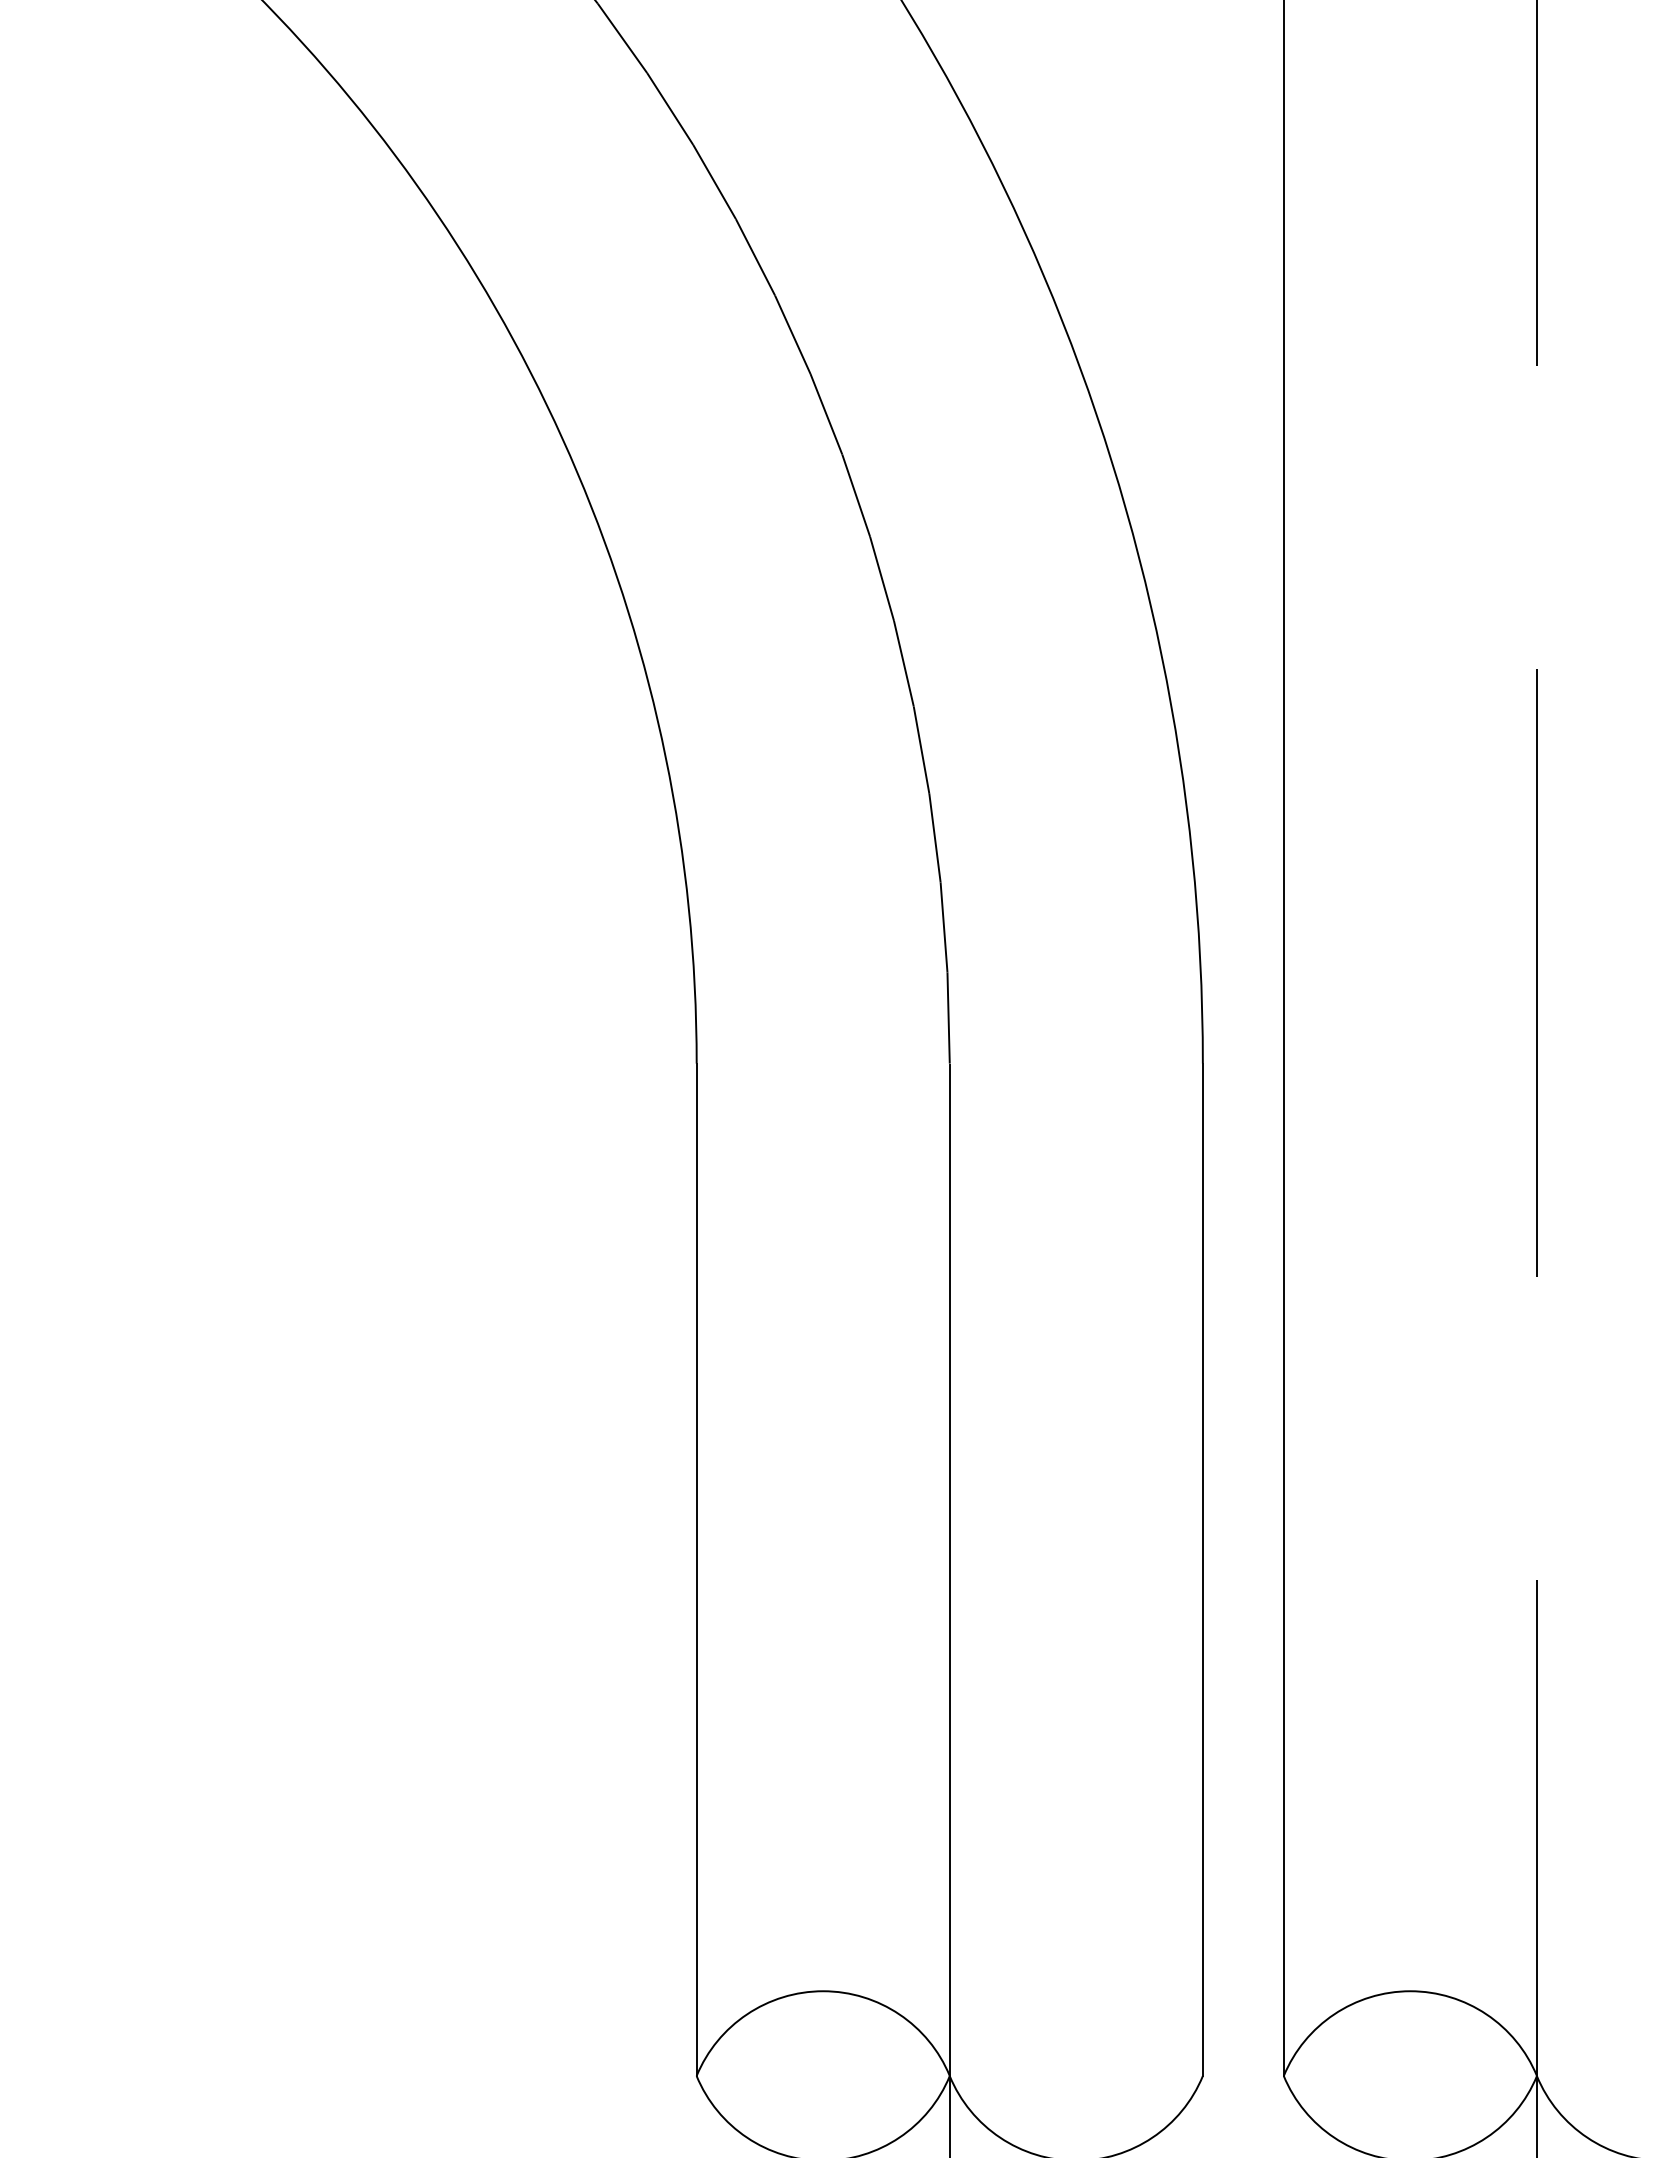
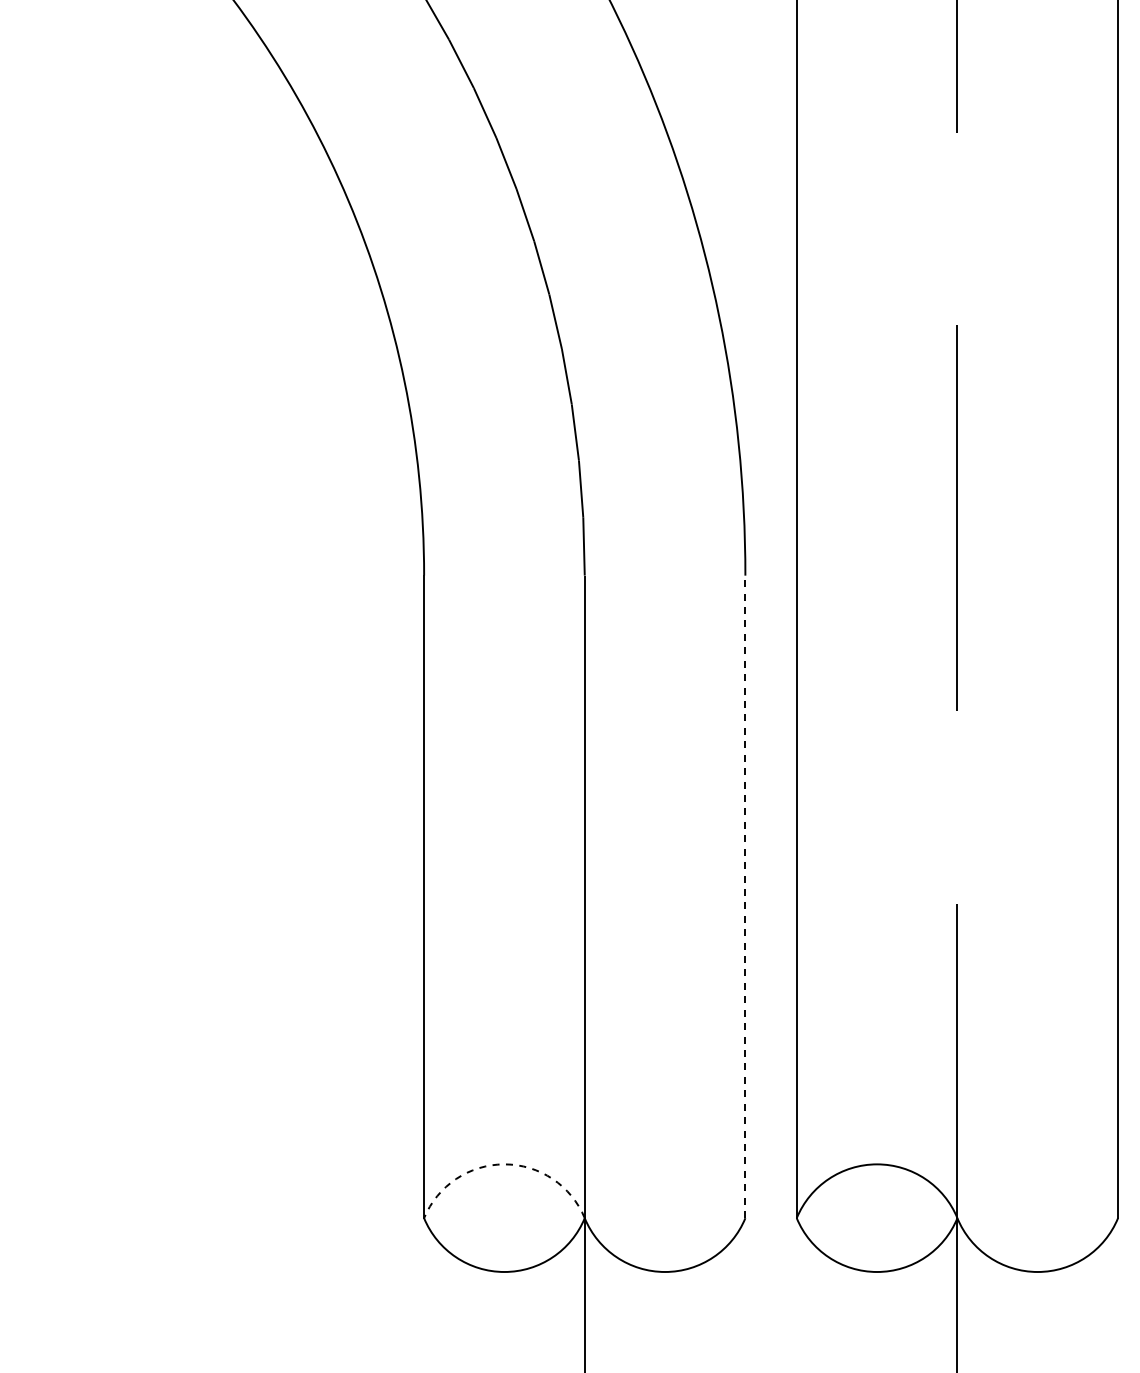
line: (1203, 1569) -> (745, 896), solid -> dashed
arc: (823, 1991) -> (504, 1164), solid -> dashed

